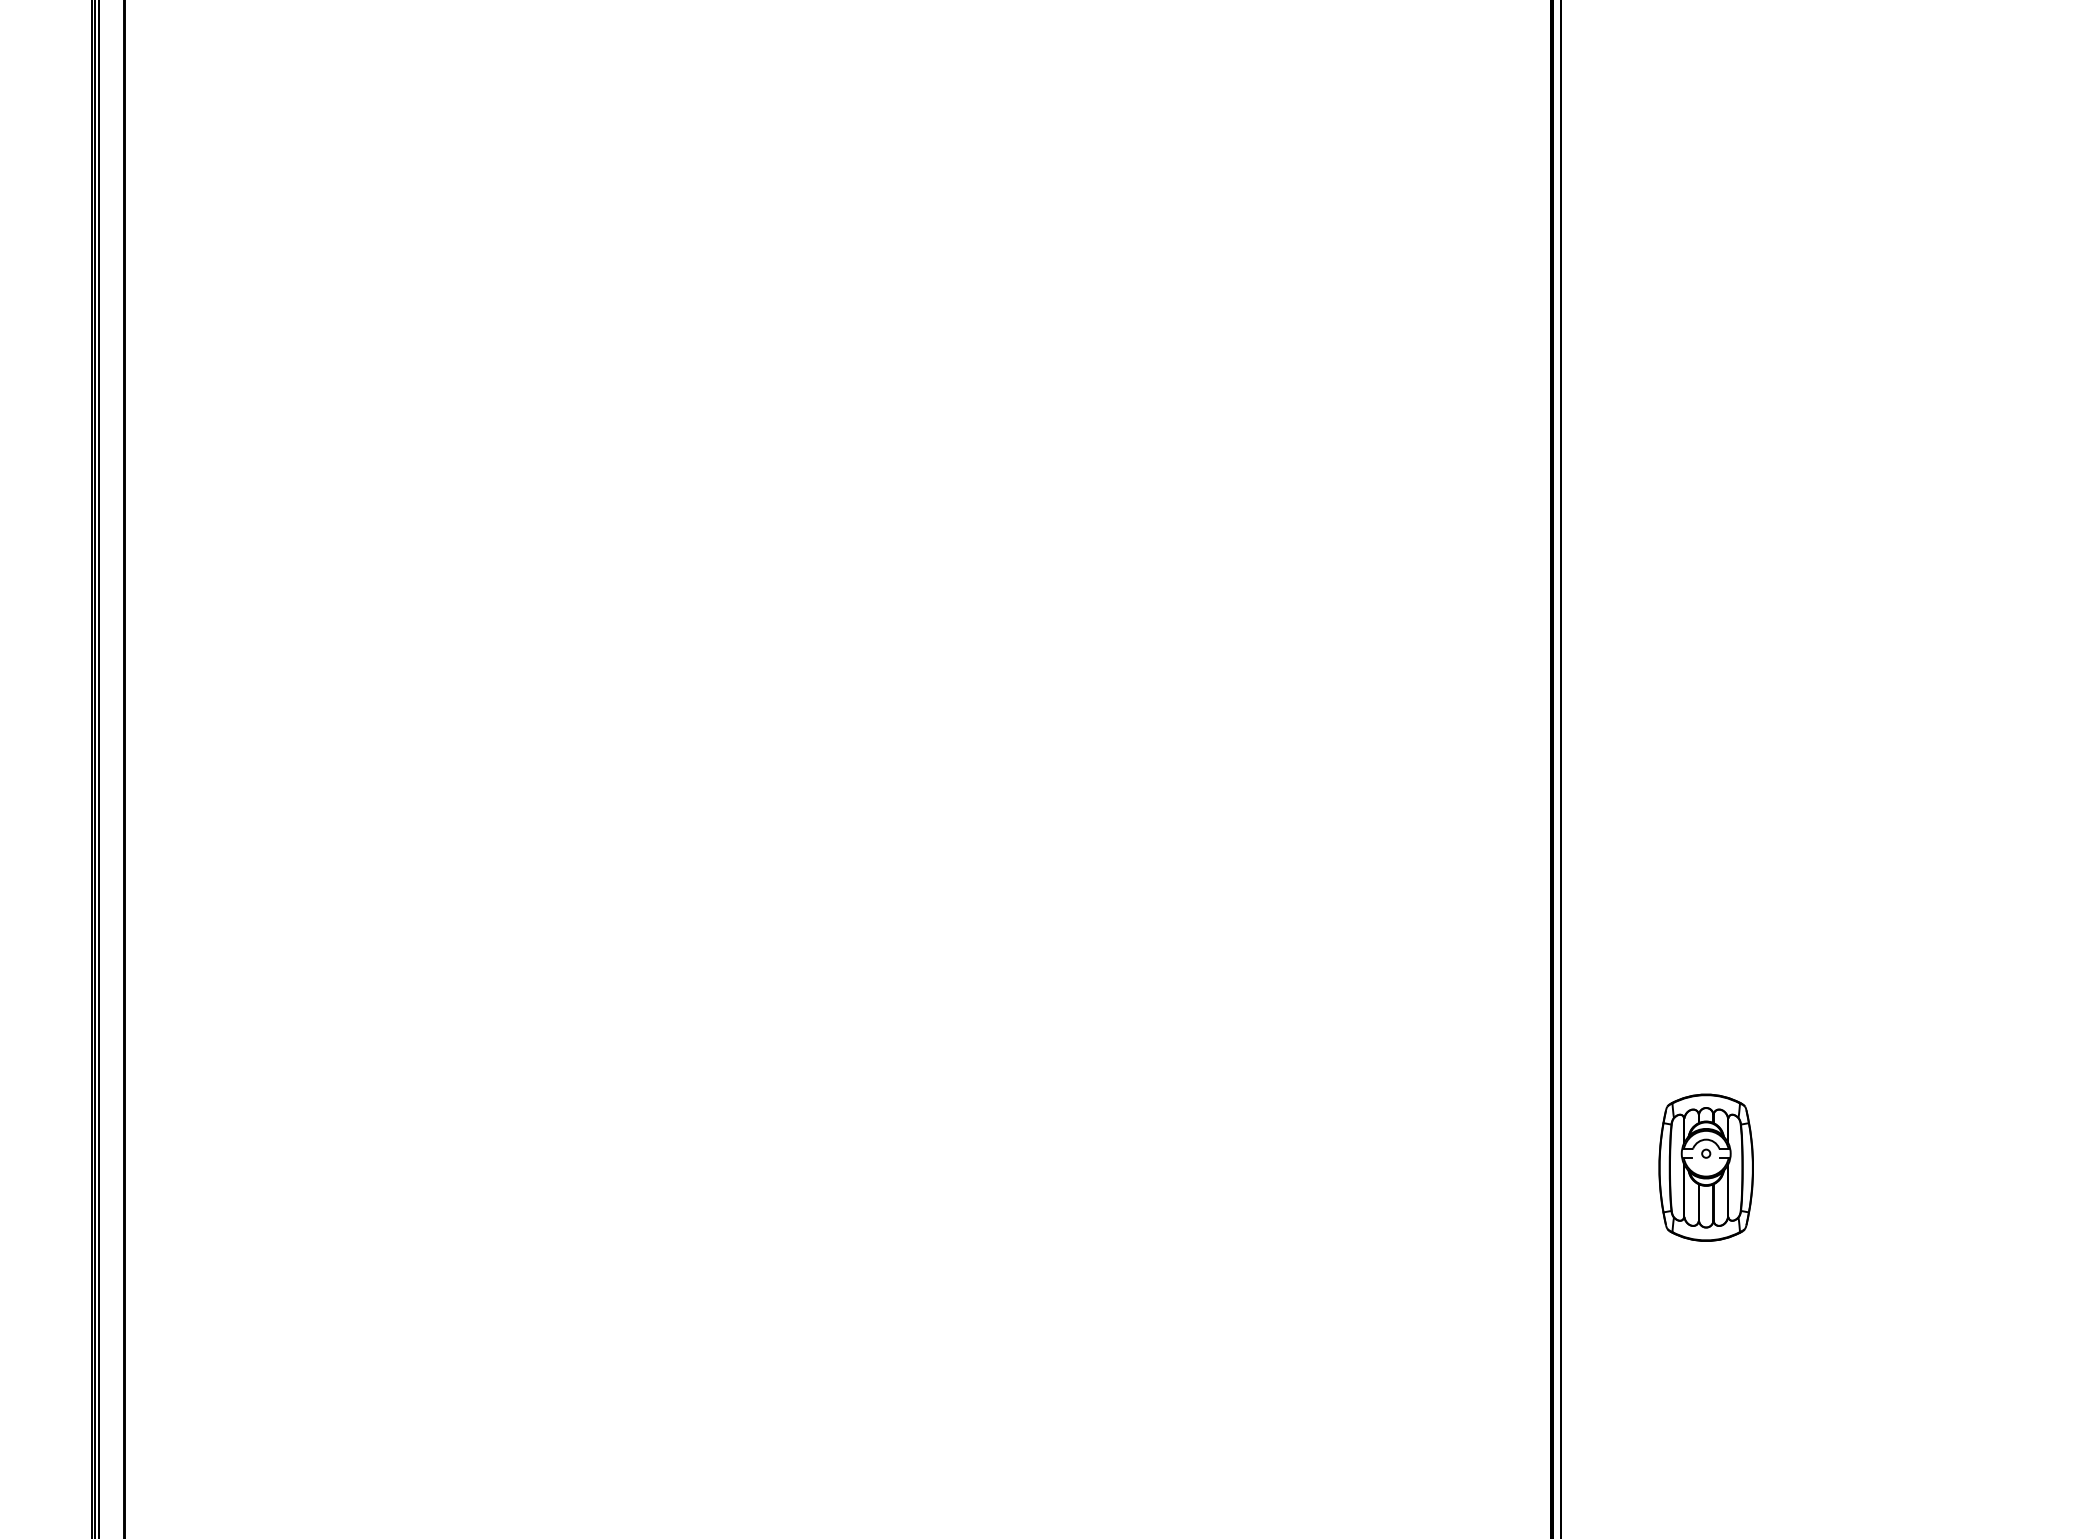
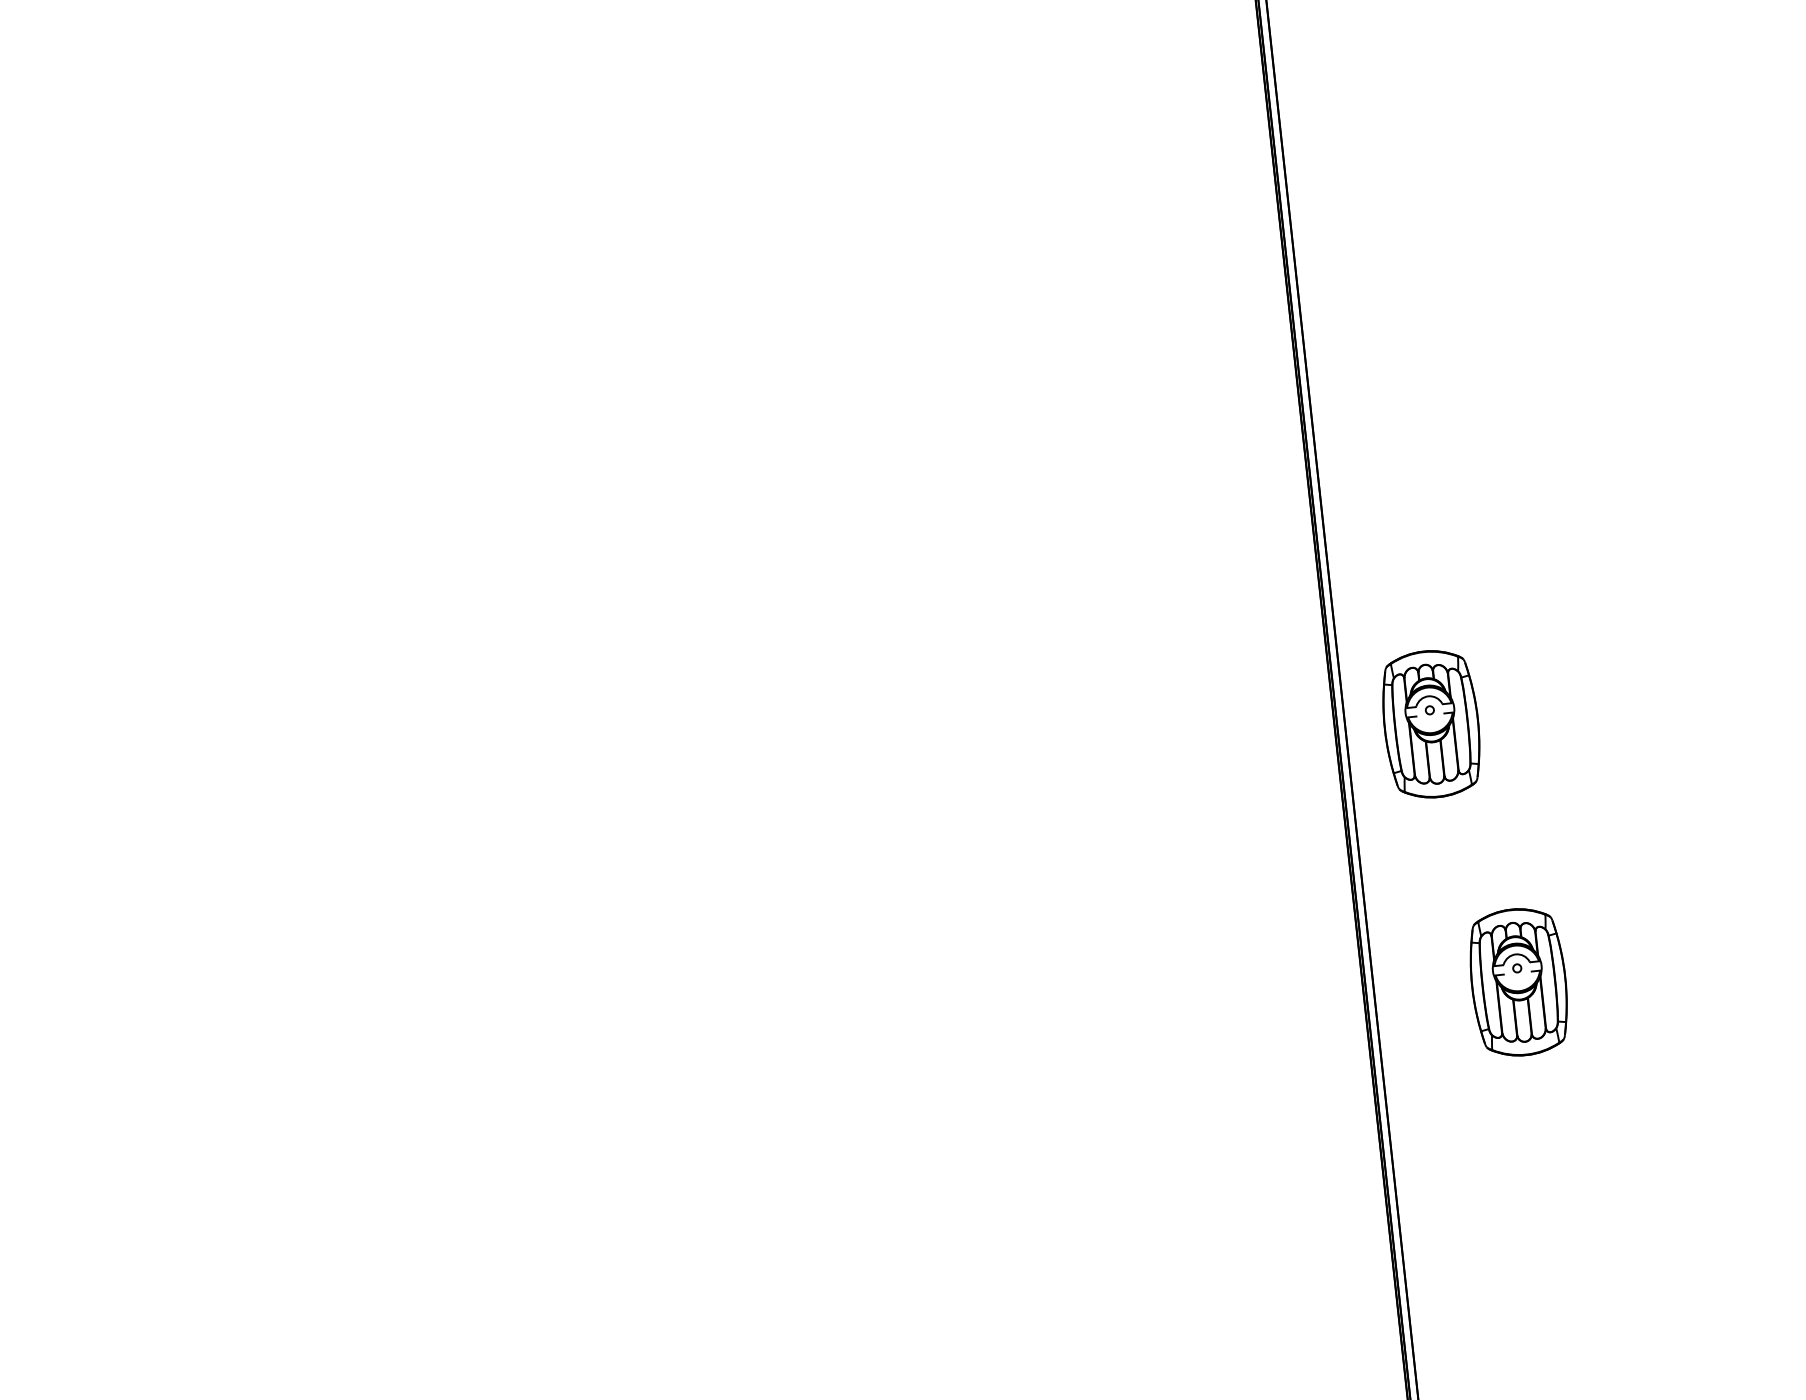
part: (1646, 901) -> (1430, 724), added

